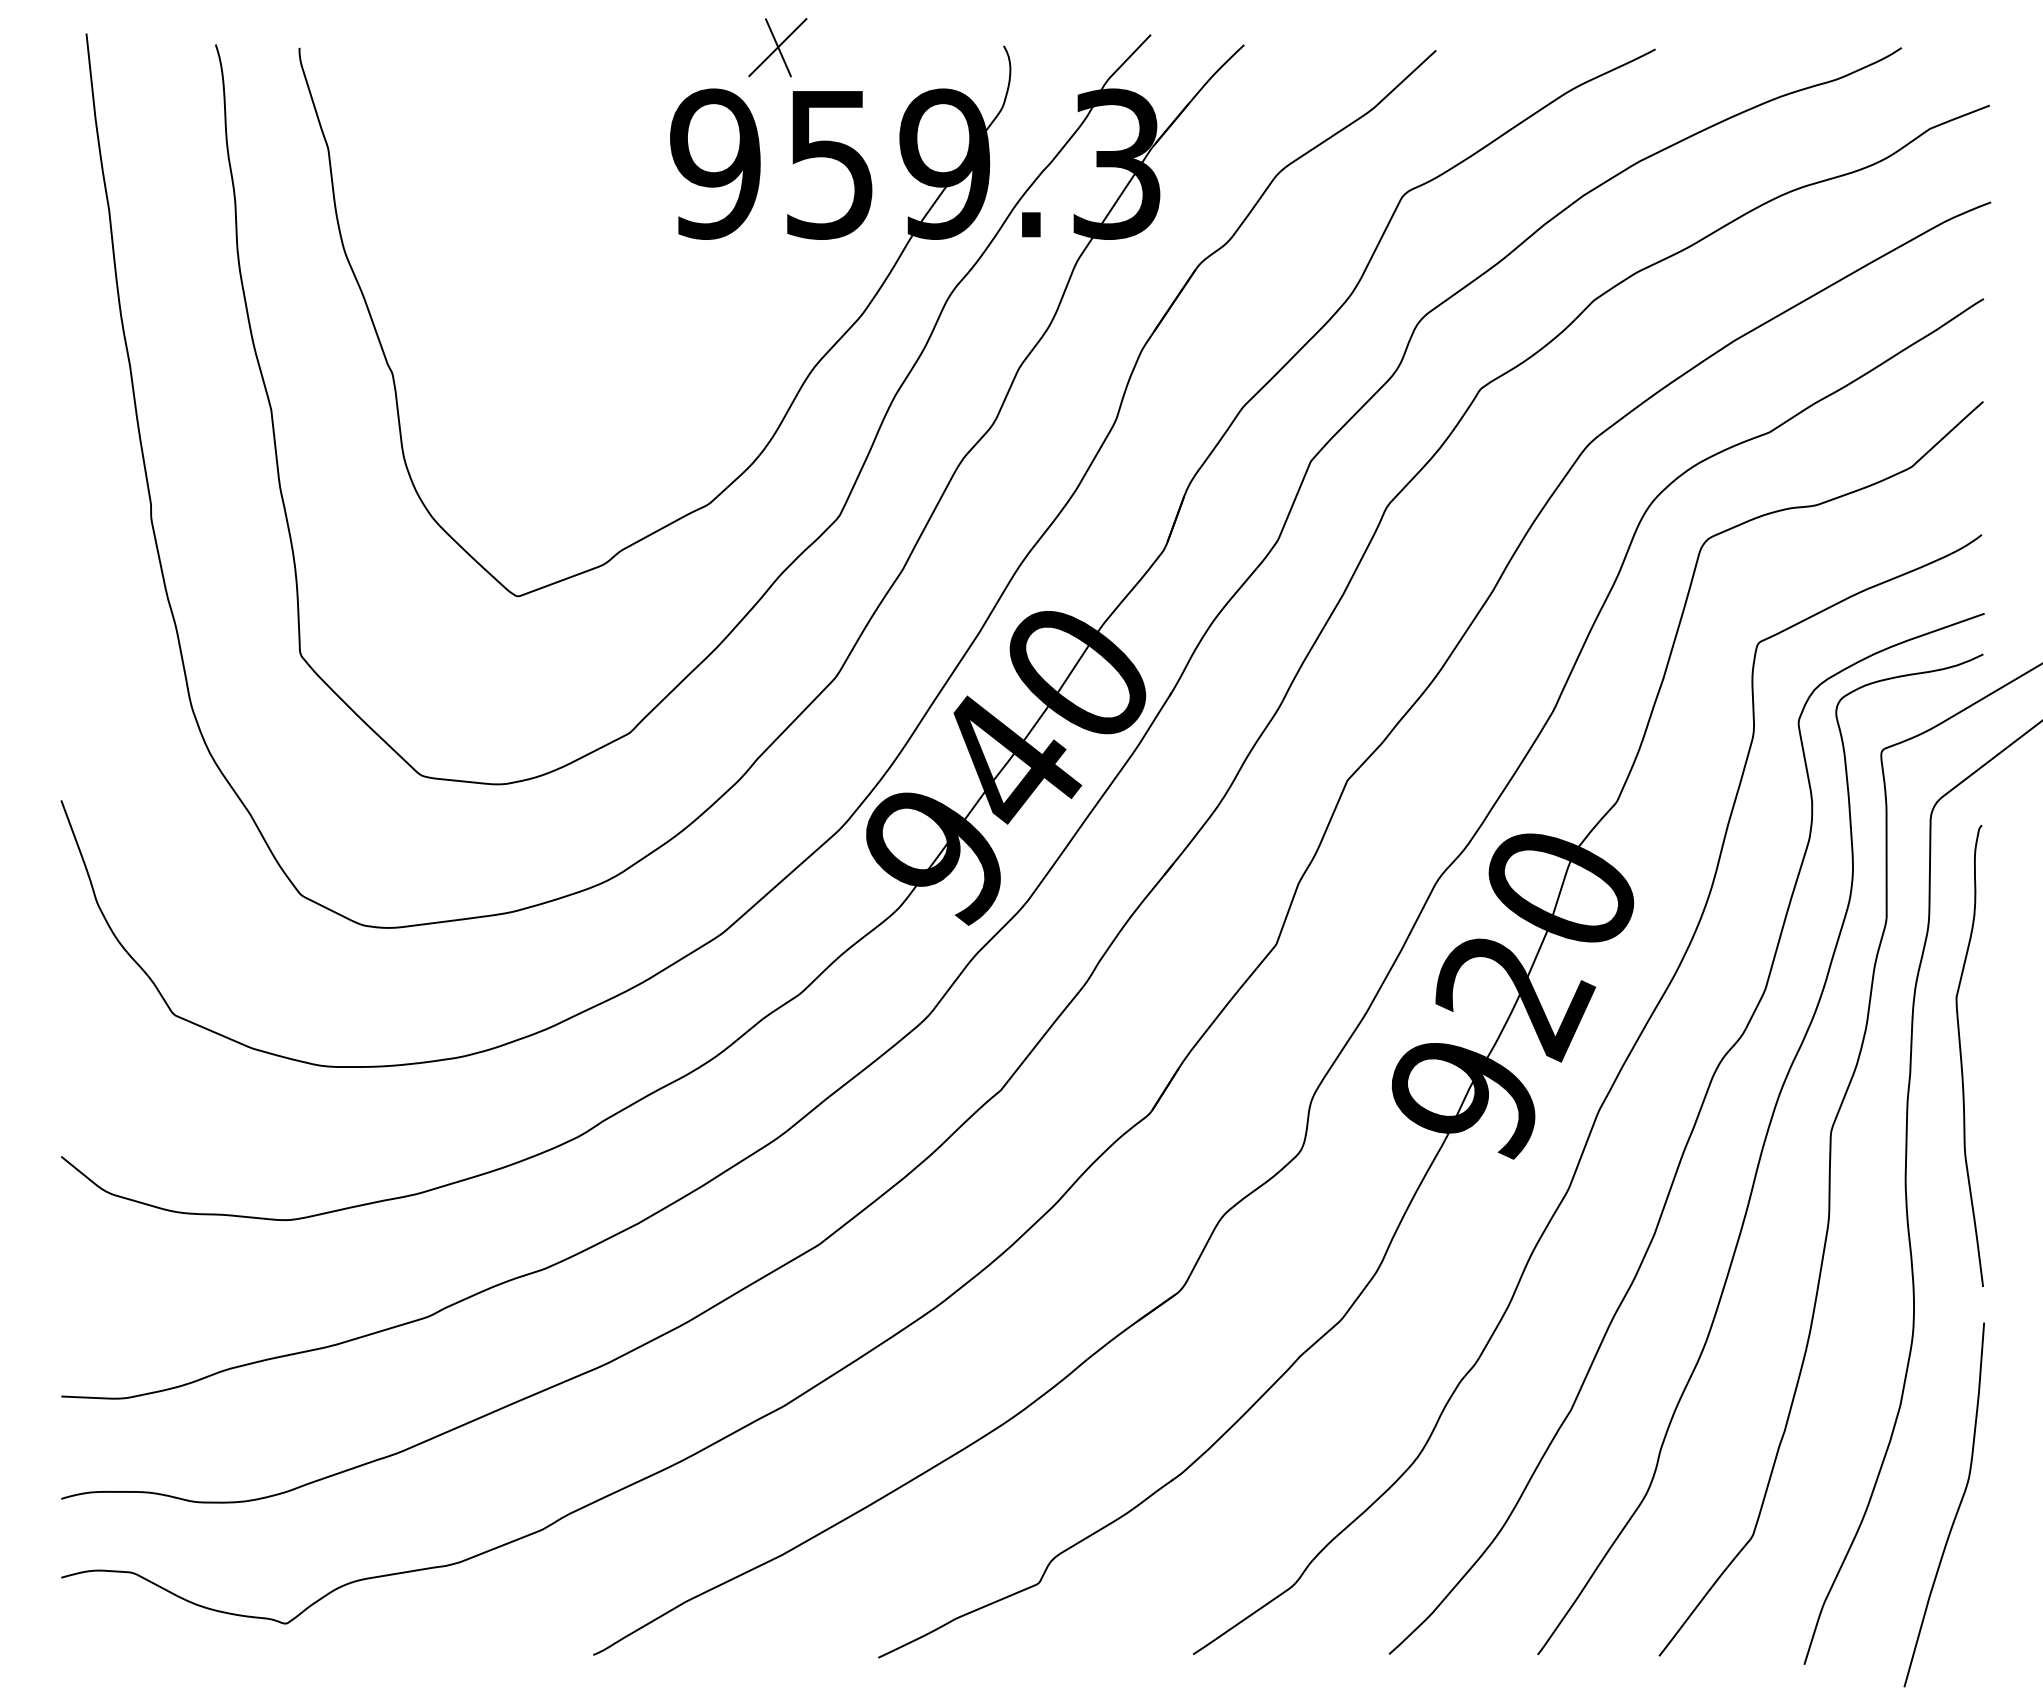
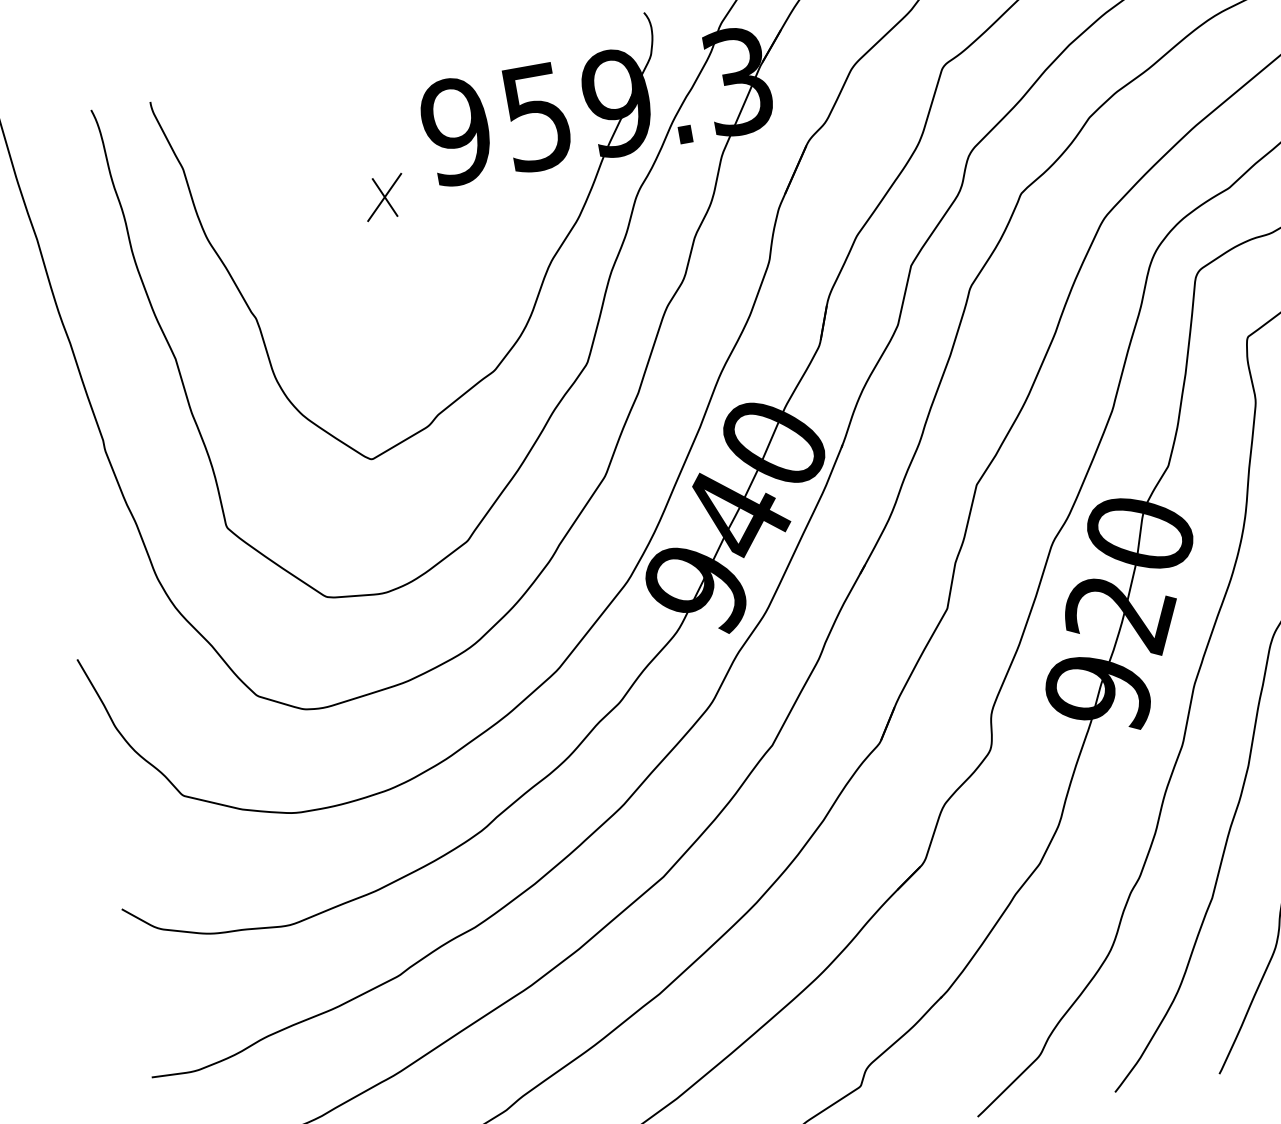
part: (777, 47) -> (384, 197), moved

